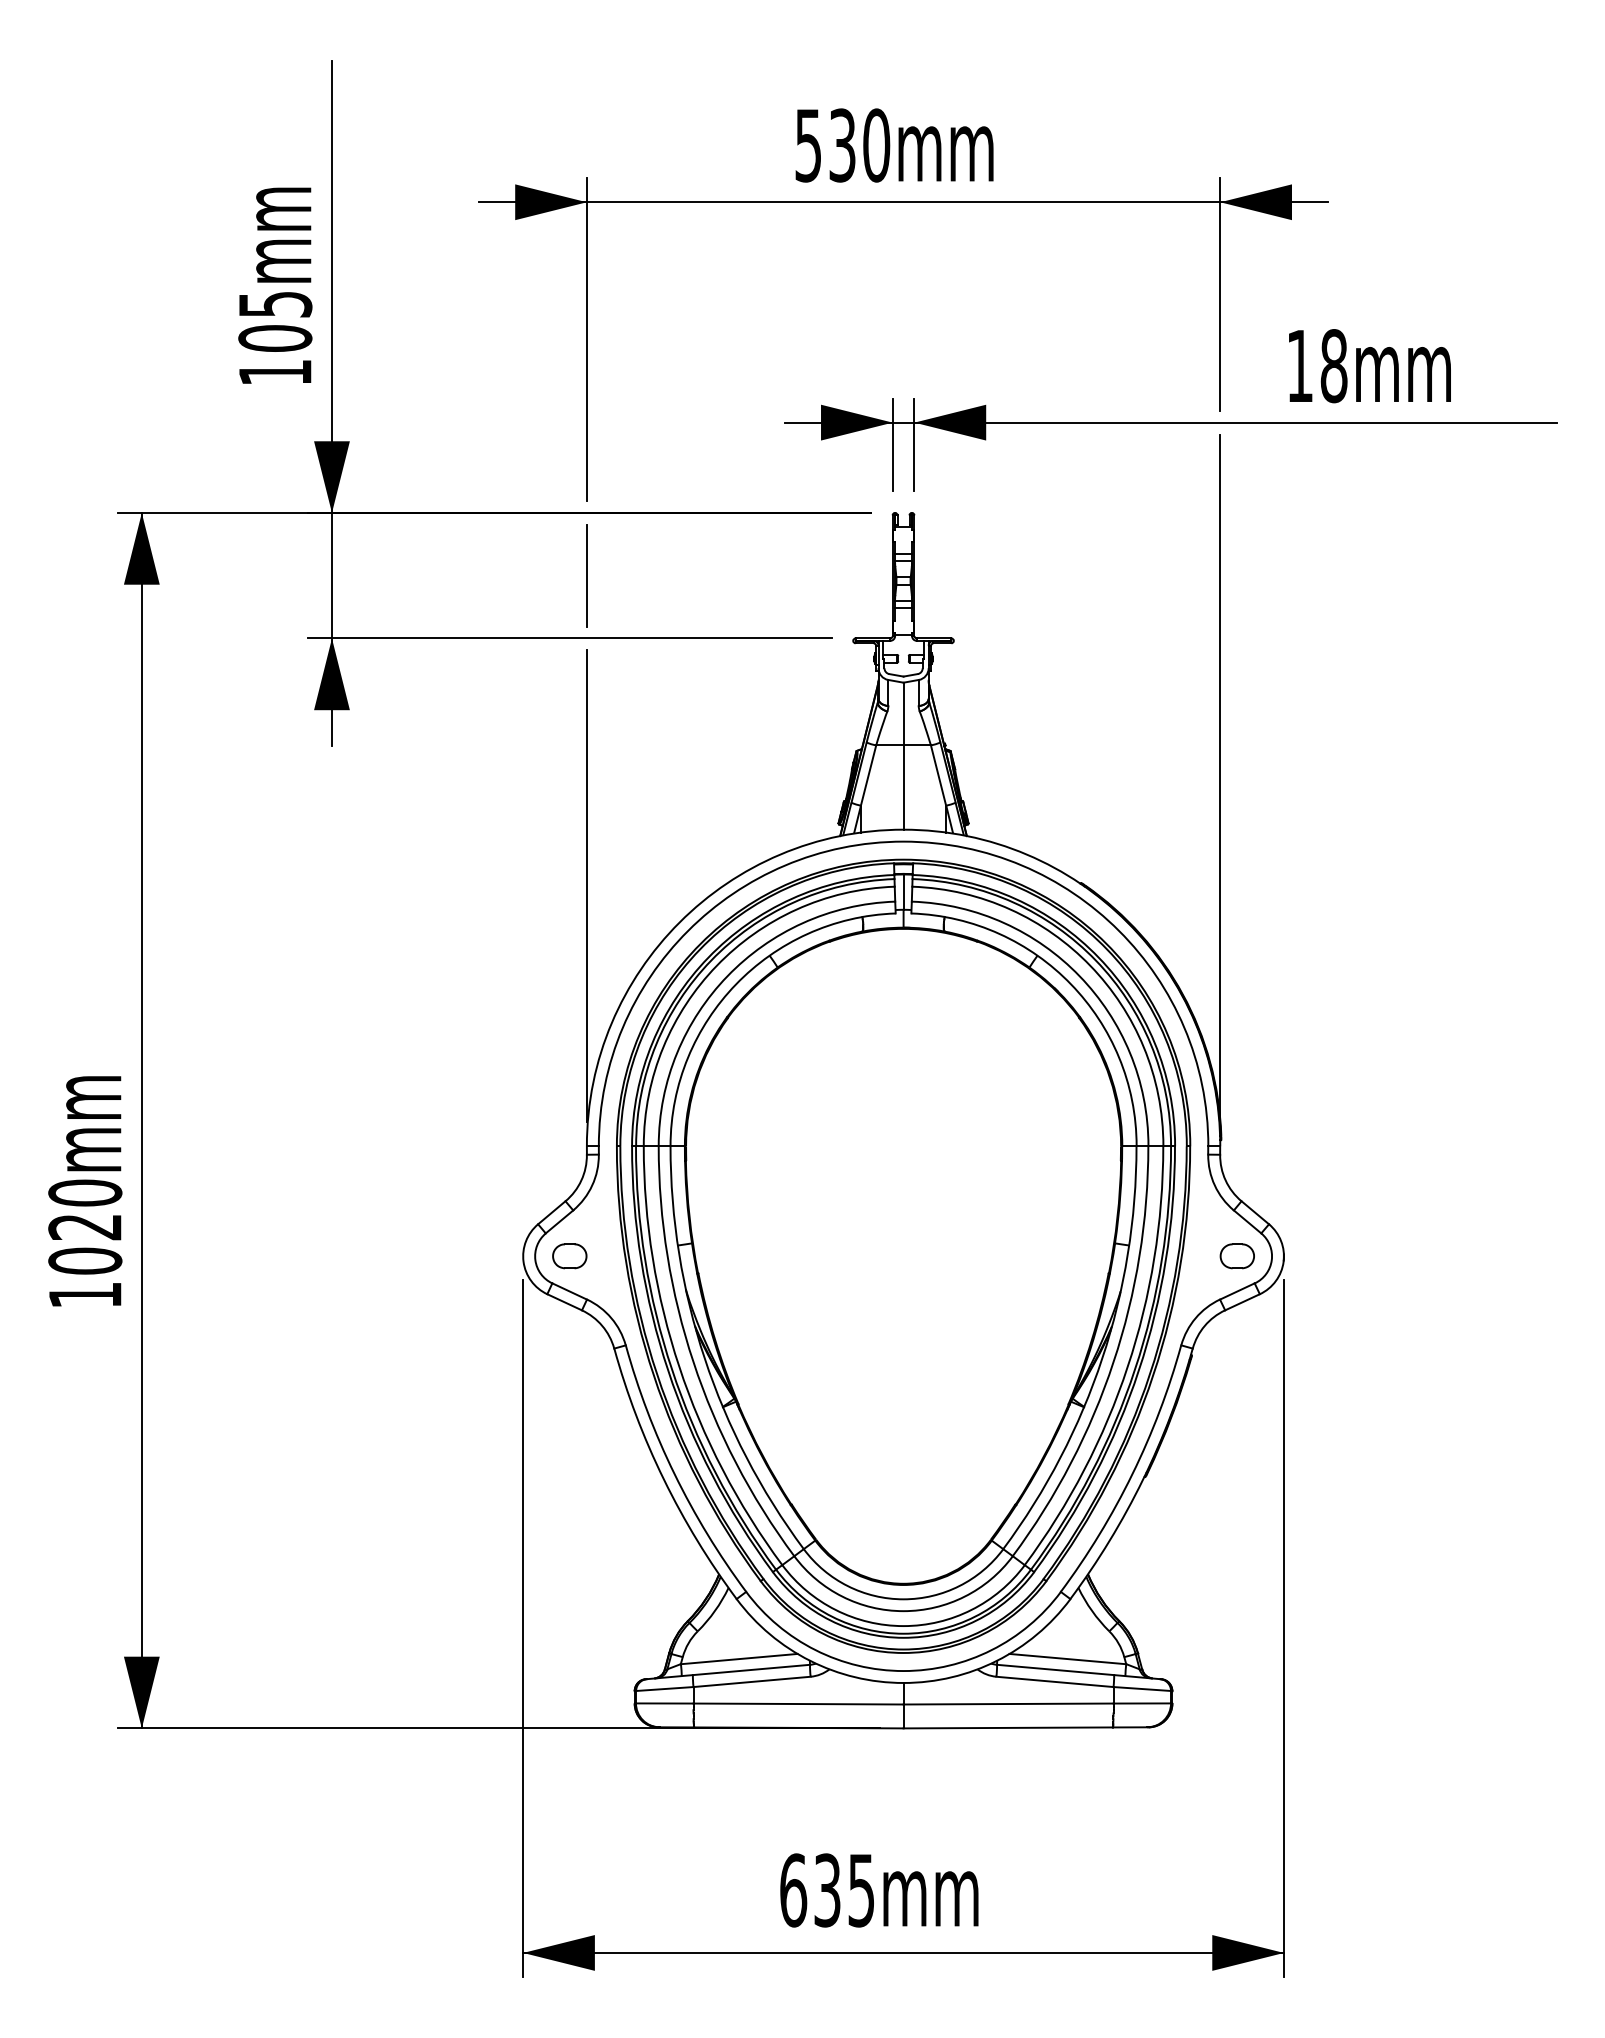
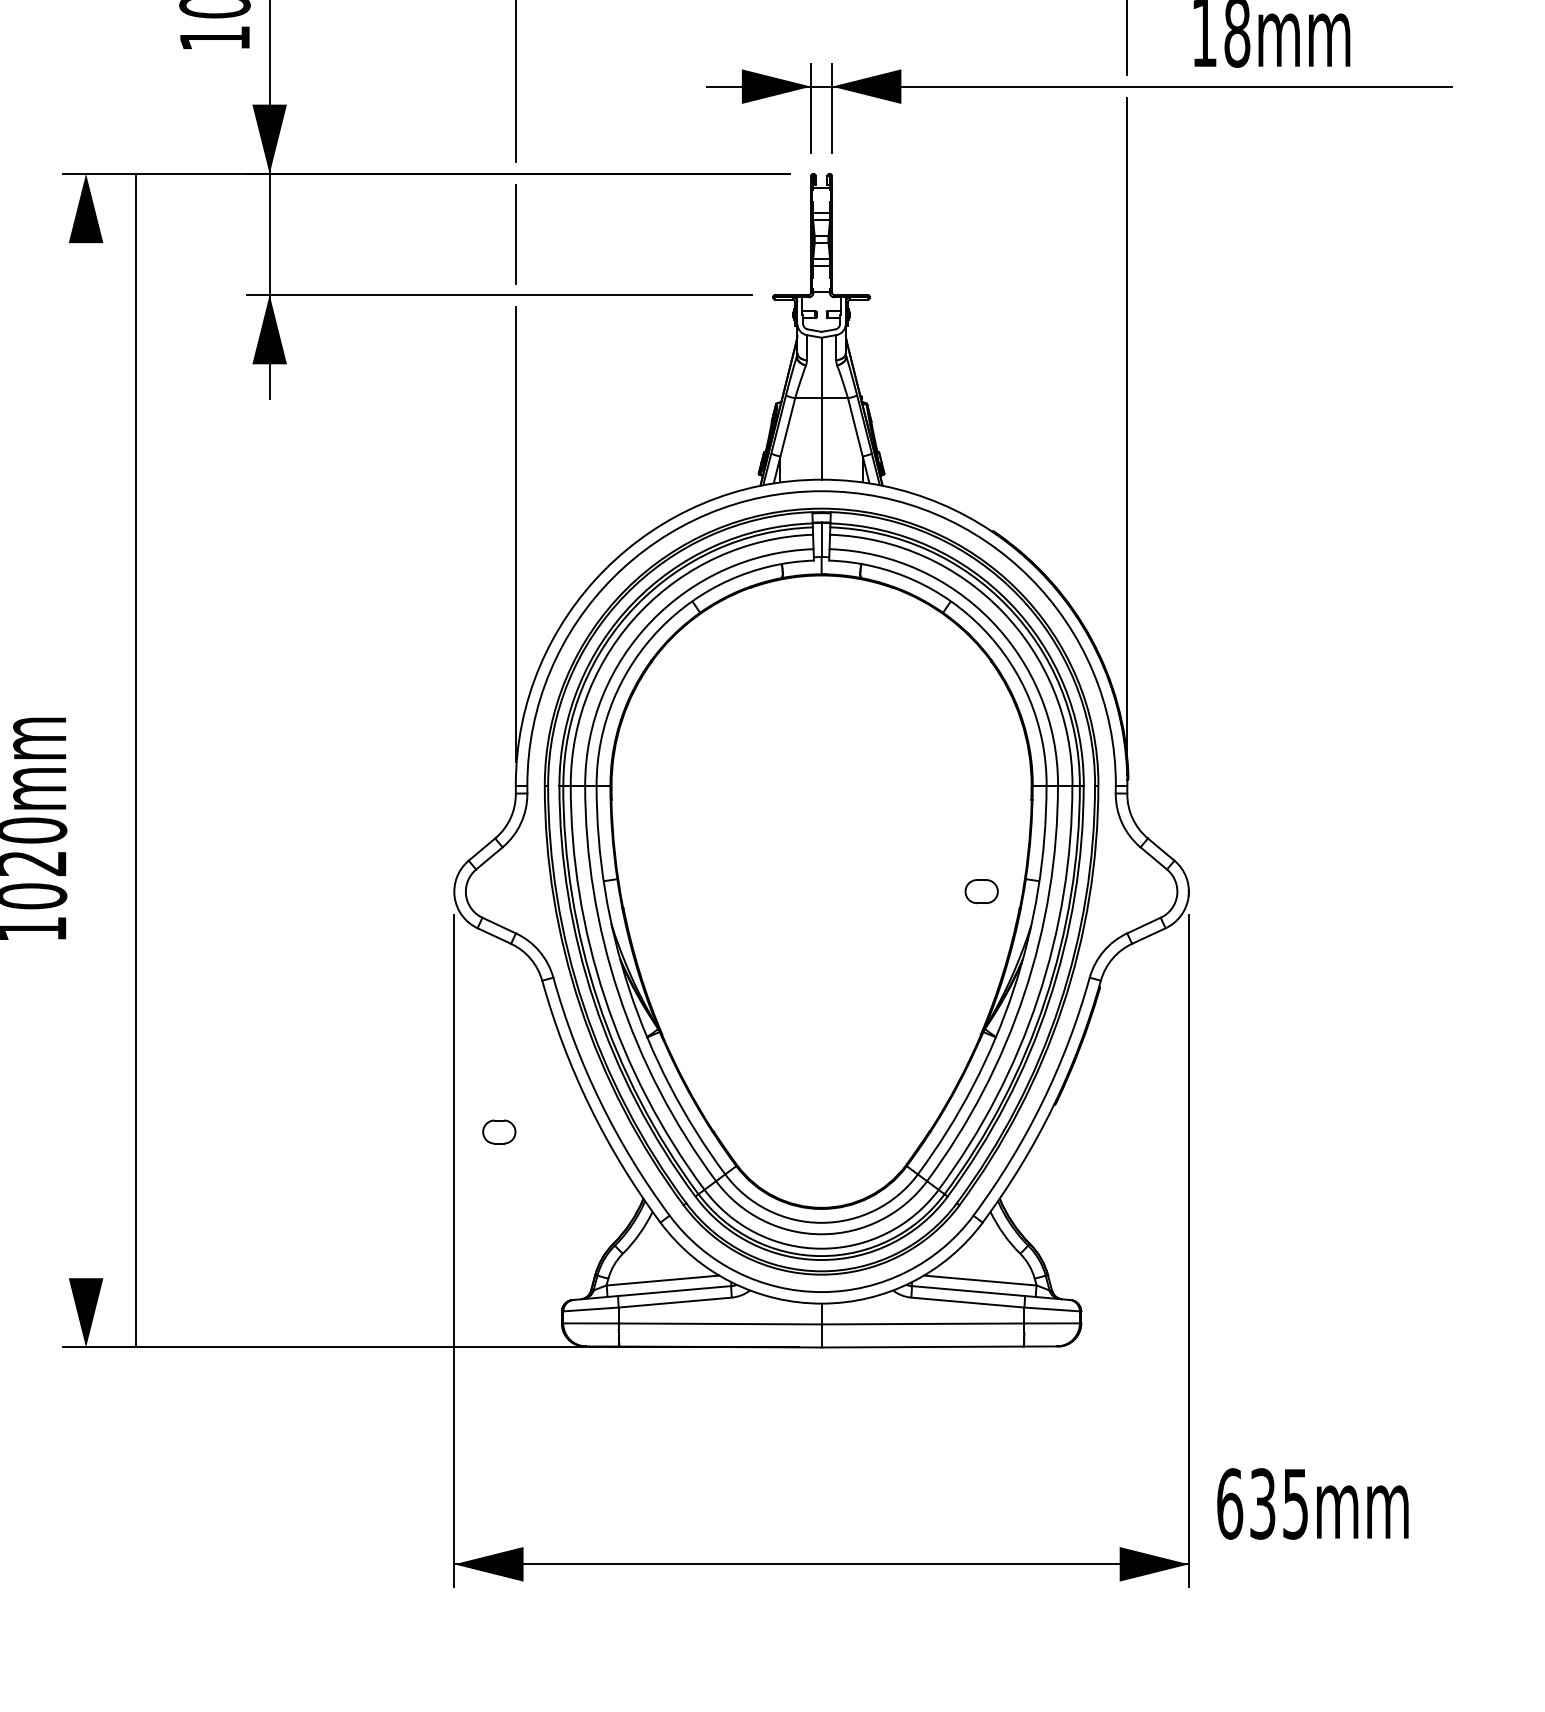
line: (141, 1120) -> (135, 760), moved
part: (569, 1256) -> (499, 1132), moved
part: (1236, 1256) -> (980, 891), moved
text: (879, 1890) -> (1313, 1504), moved

